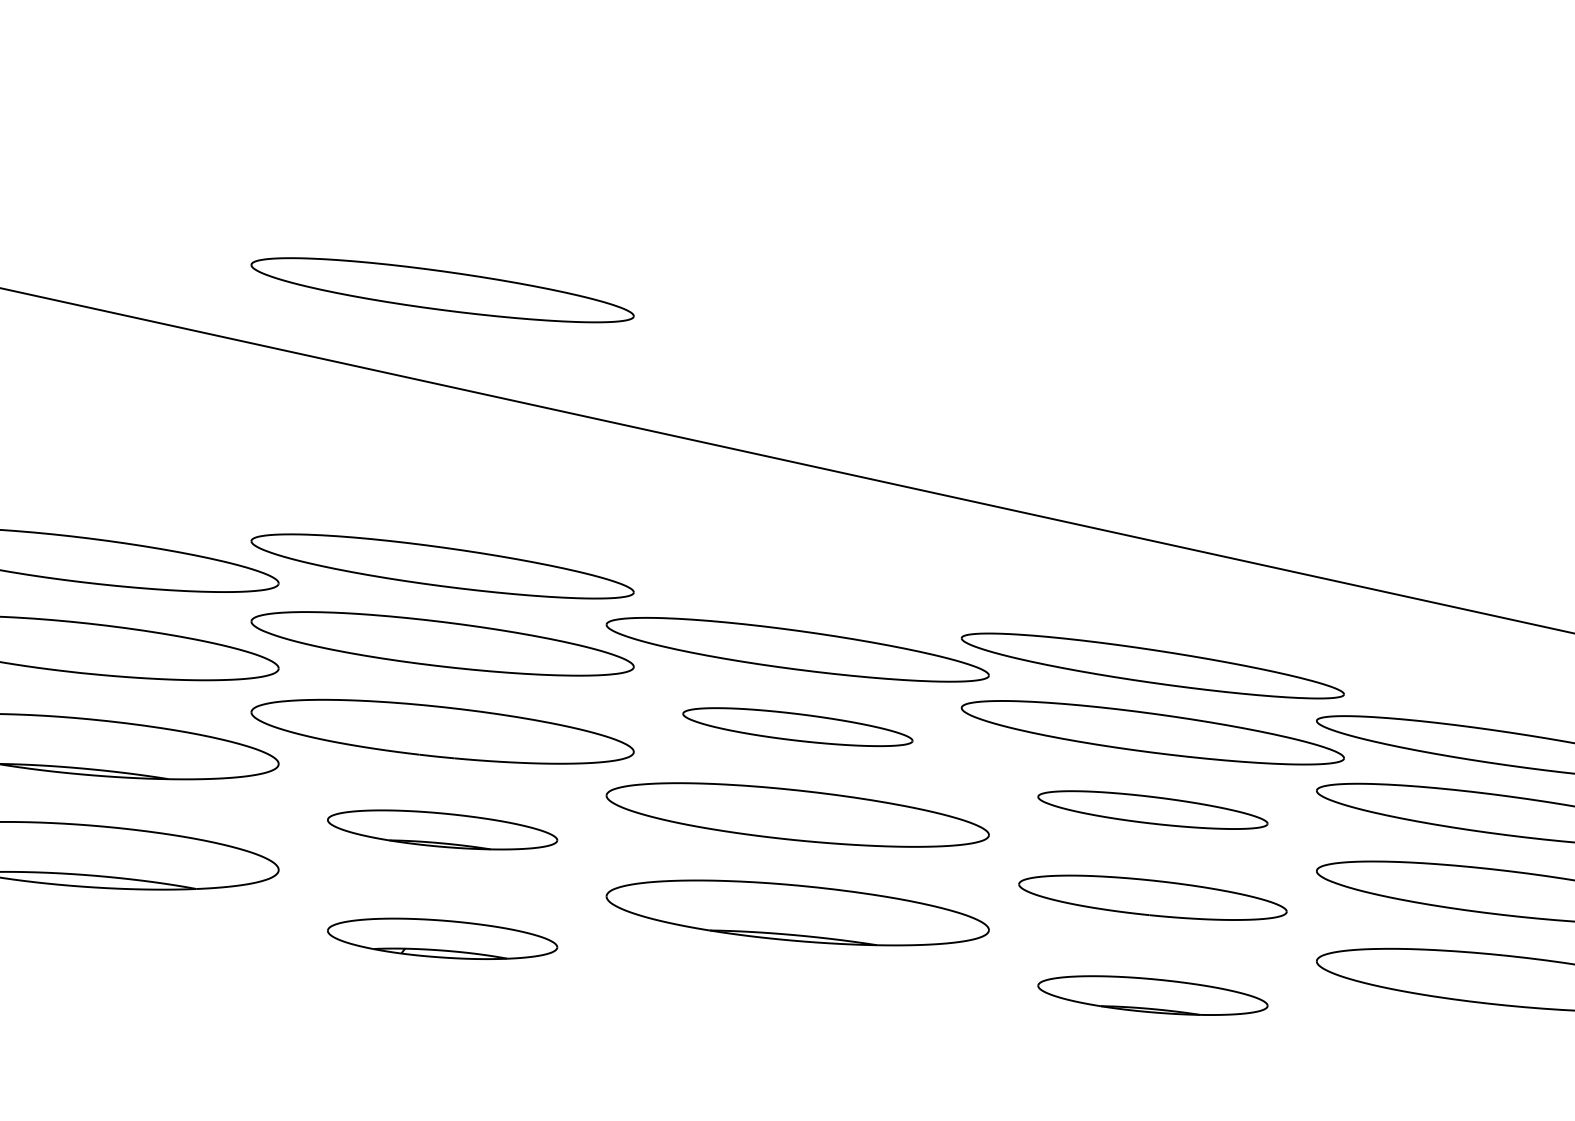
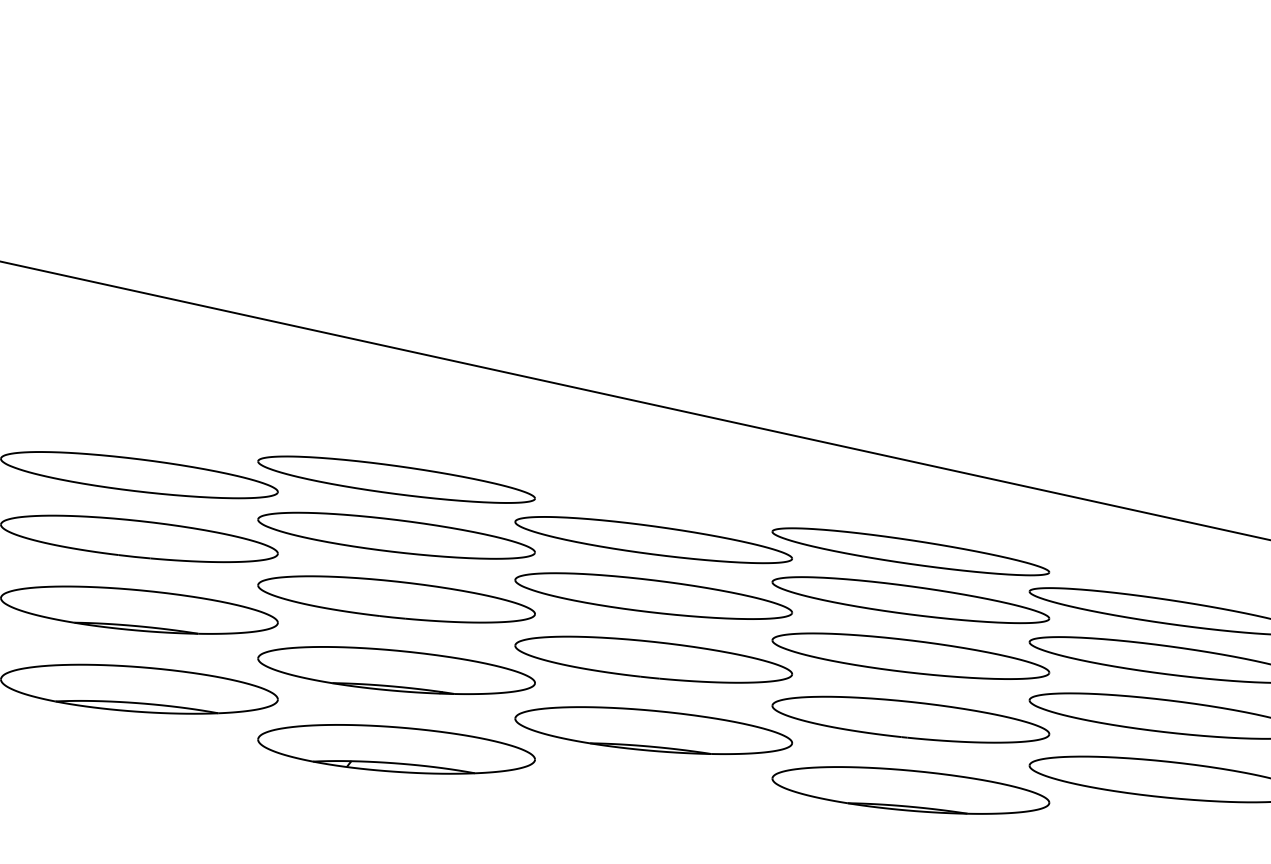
part: (442, 289) -> (396, 279), removed
part: (797, 726) -> (653, 595), size x1.67
part: (1152, 809) -> (910, 655), size x1.67
part: (442, 829) -> (396, 670), size x1.67
part: (1152, 897) -> (910, 719), size x1.43
part: (442, 939) -> (396, 749), size x1.67
part: (1152, 995) -> (910, 790), size x1.67

